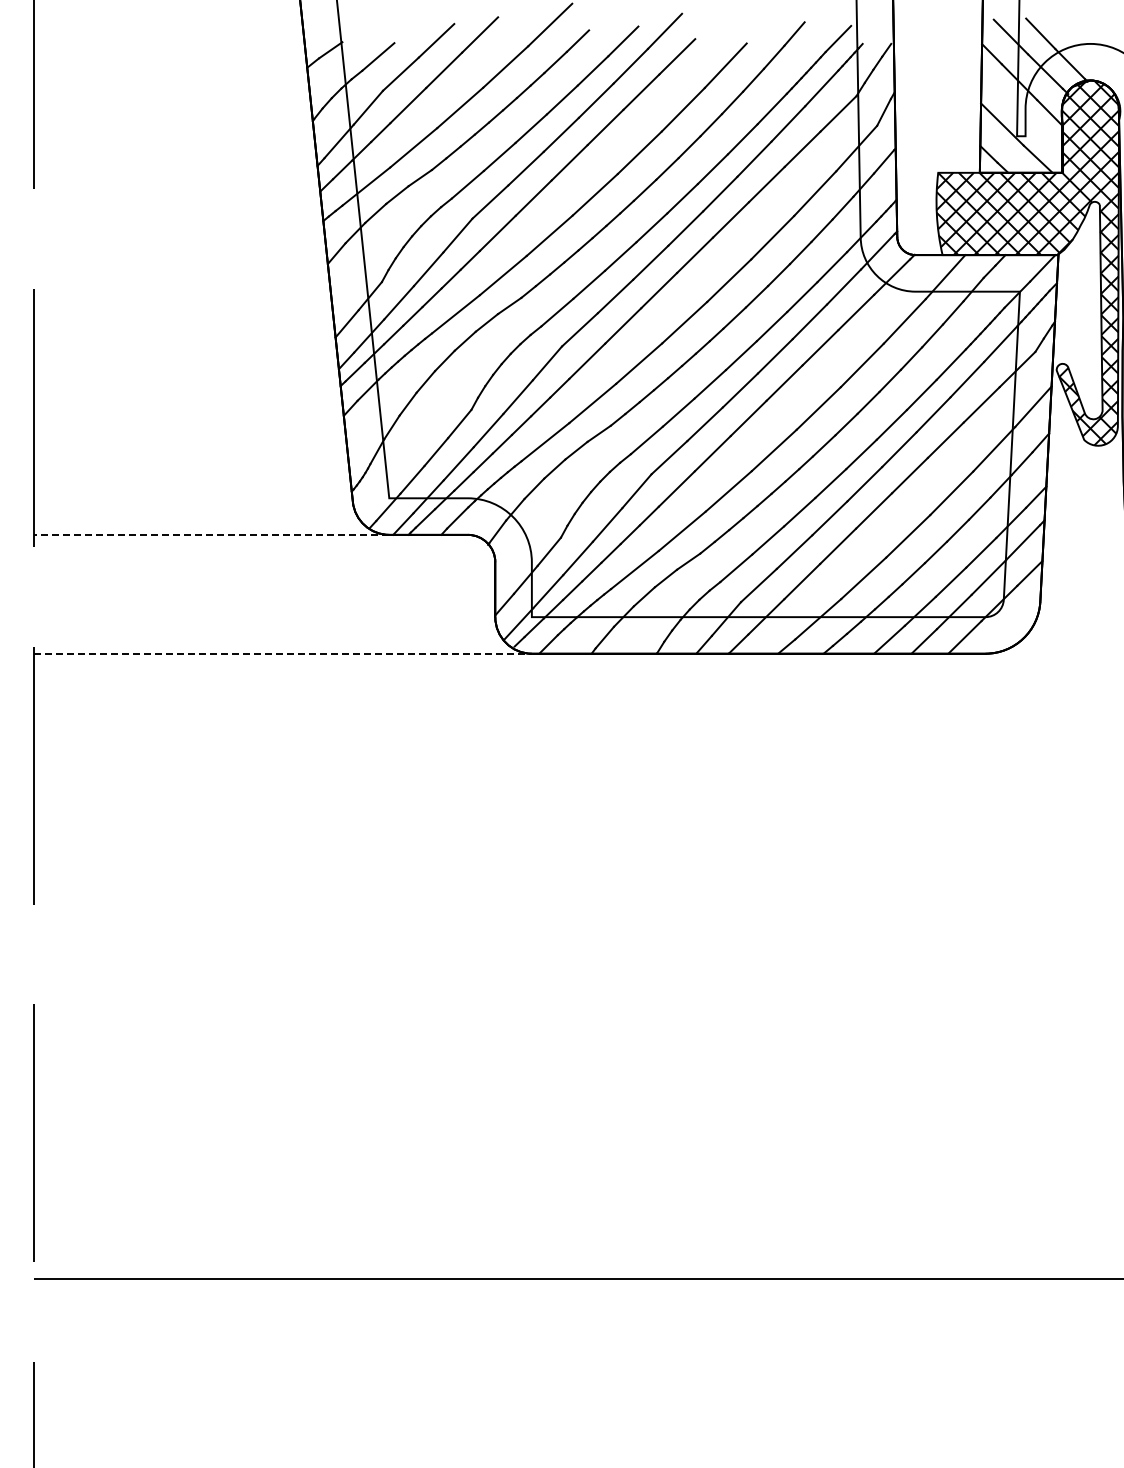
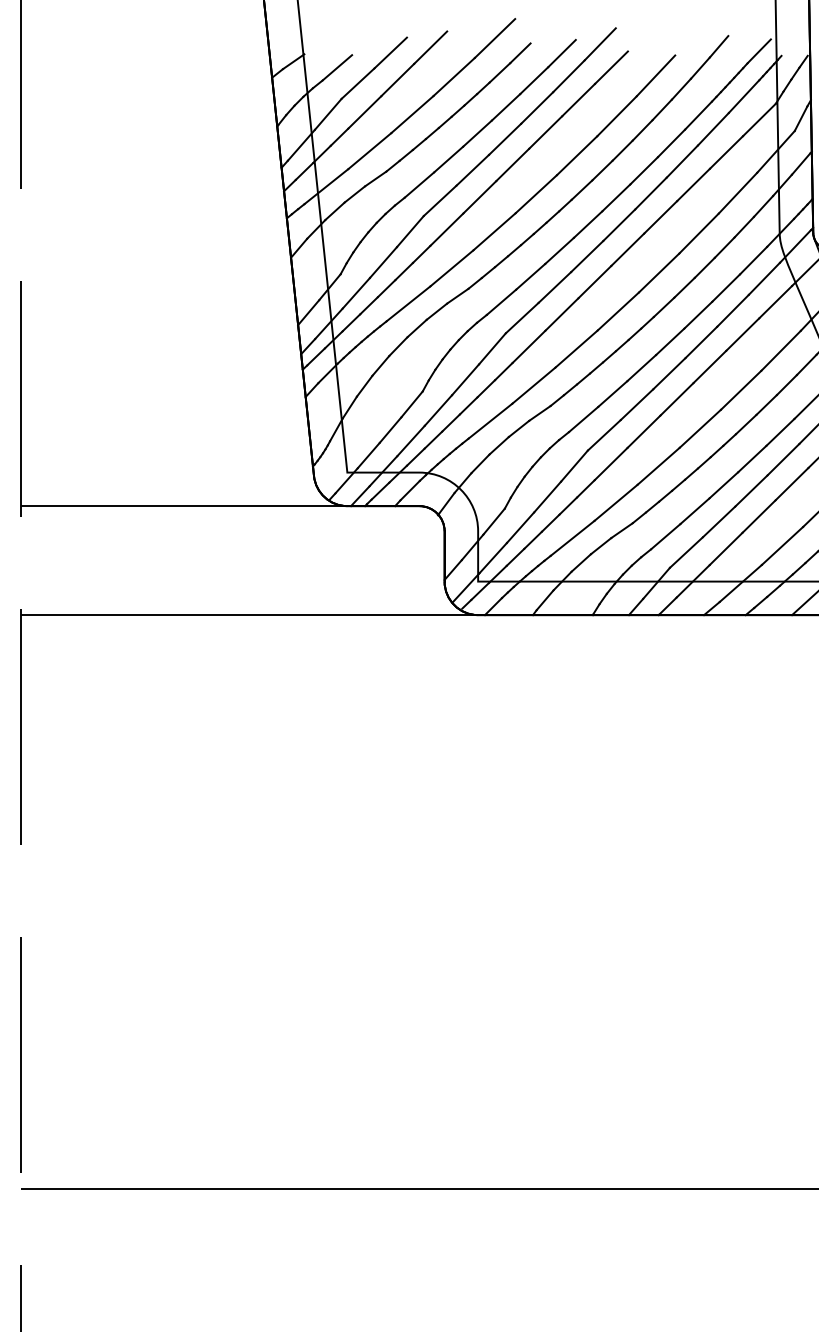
line: (211, 534) -> (184, 505), dashed -> solid
line: (283, 653) -> (250, 614), dashed -> solid

